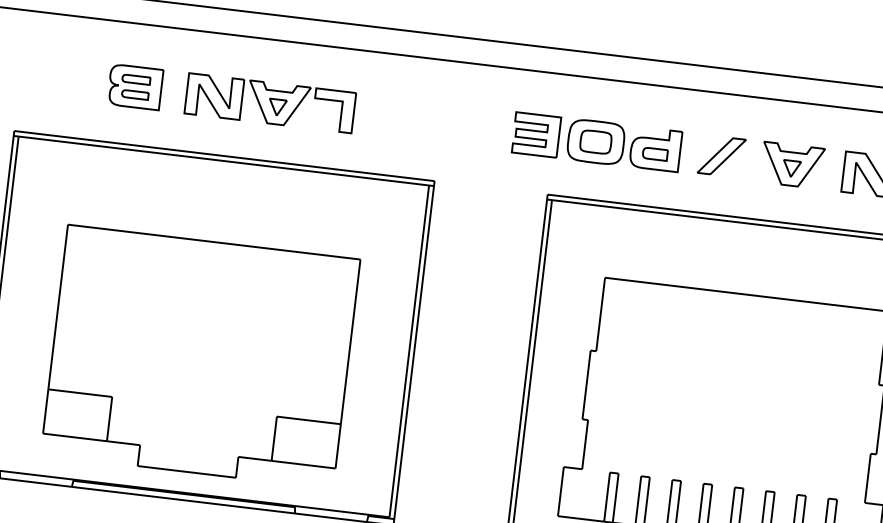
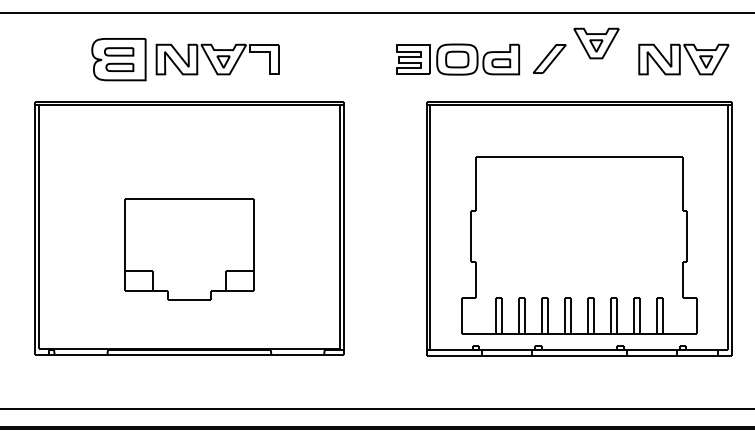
part: (134, 86) -> (118, 59), size x1.4
part: (792, 165) -> (596, 43), moved
part: (200, 357) -> (189, 249), size x0.6

